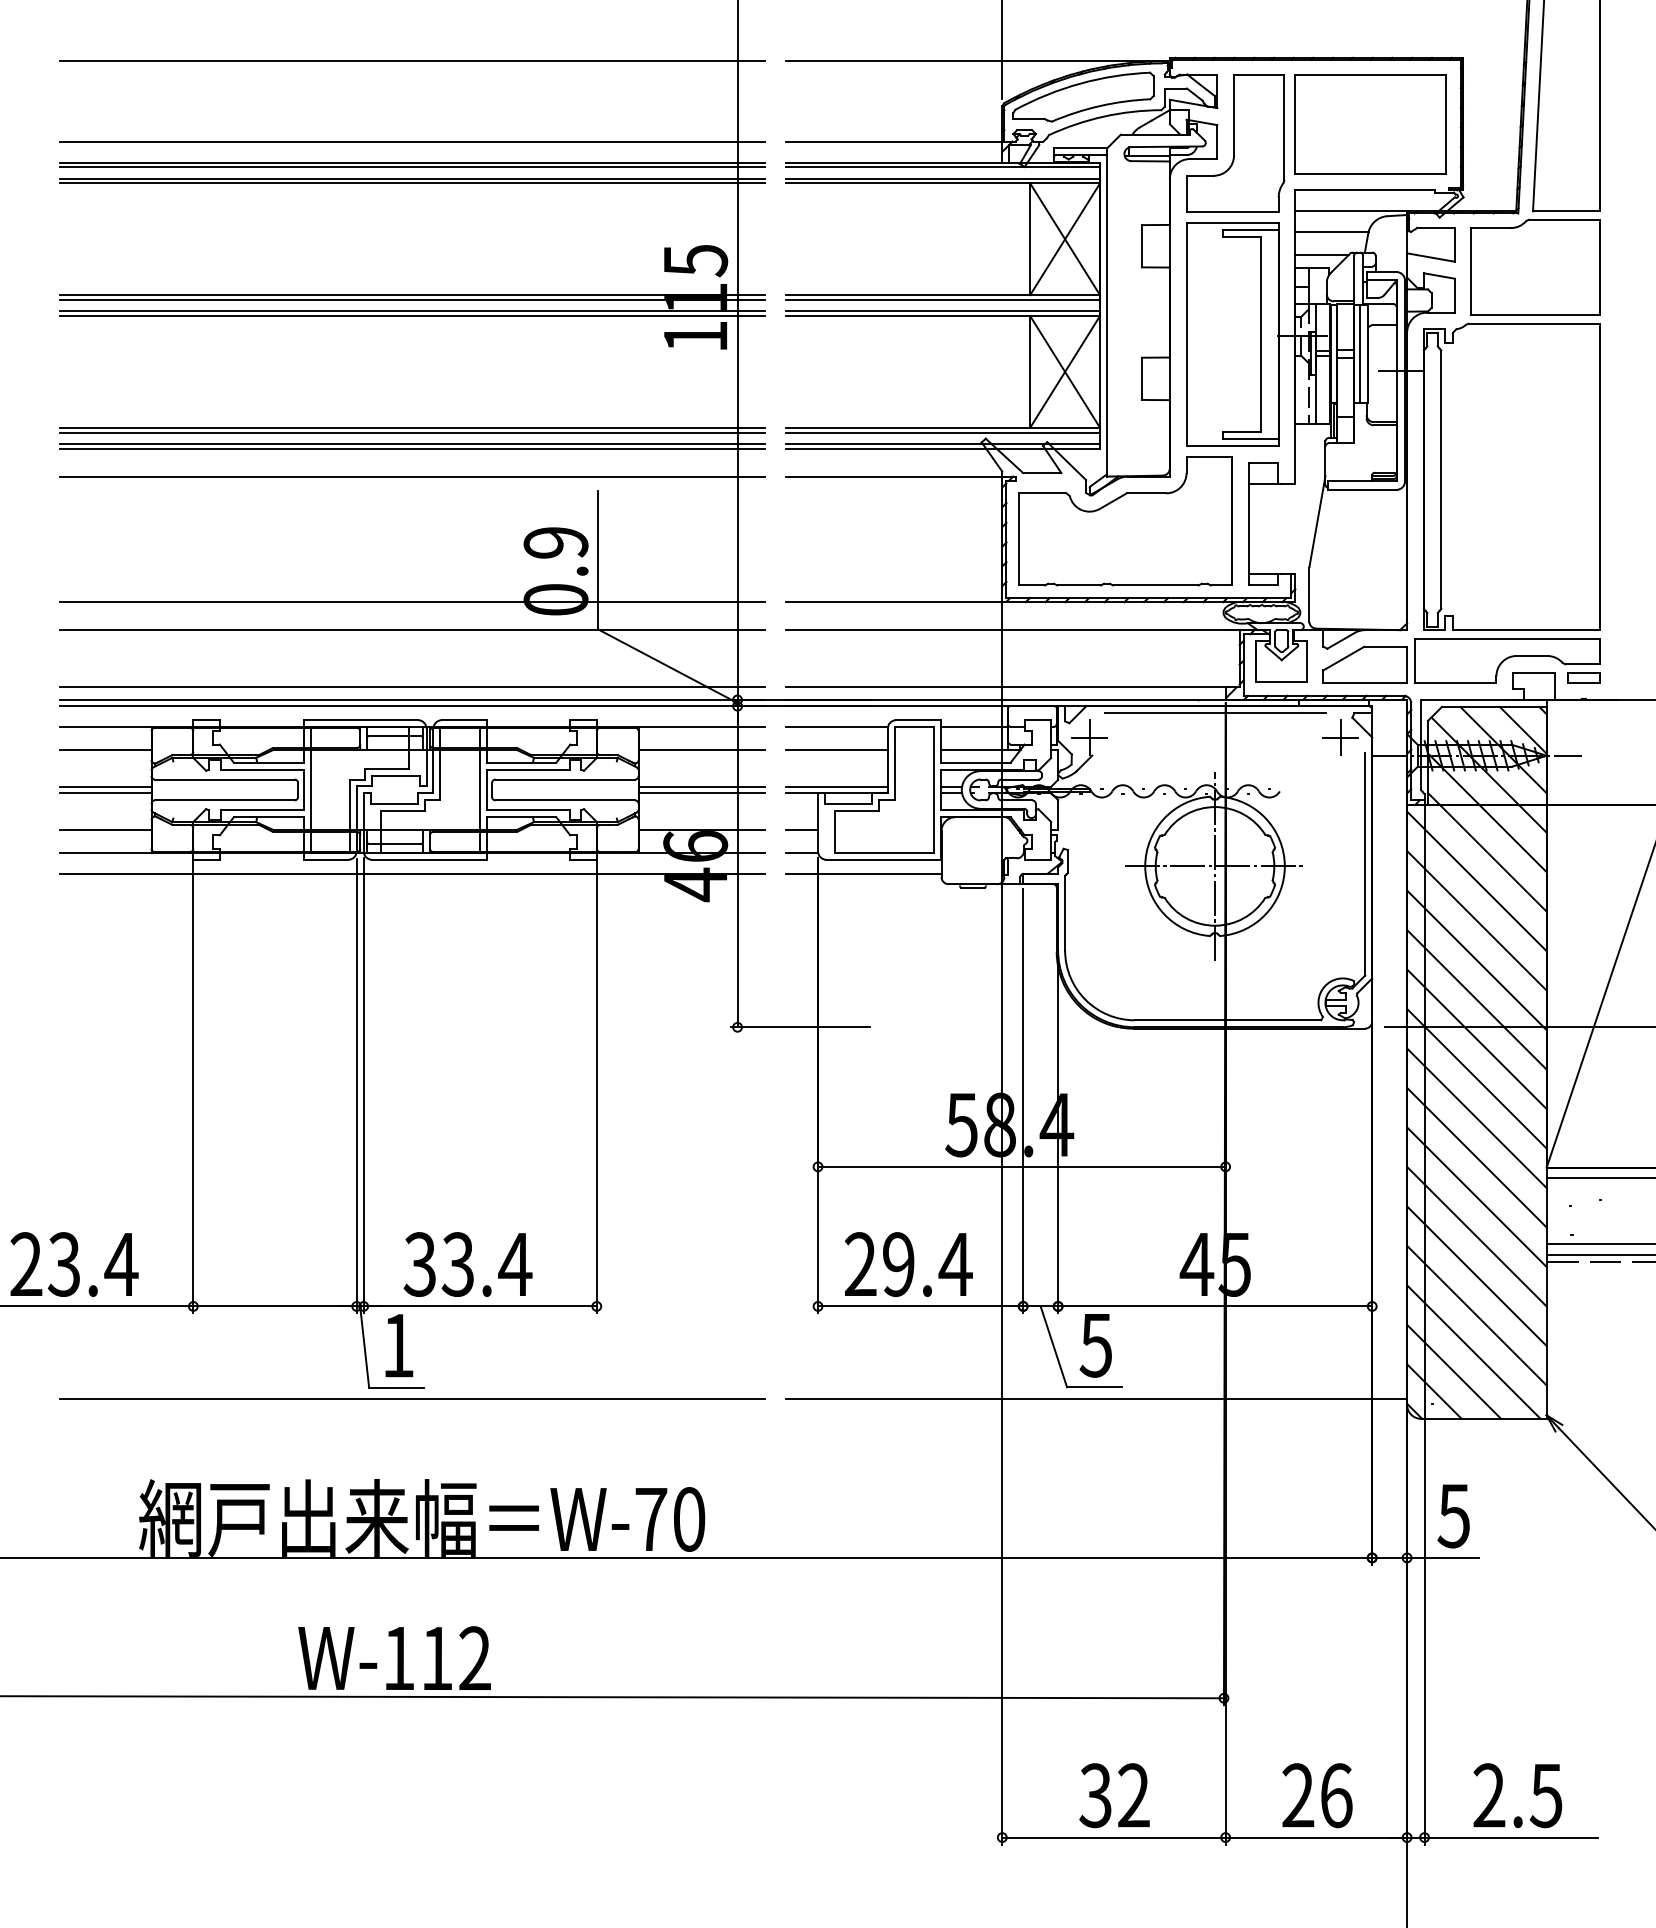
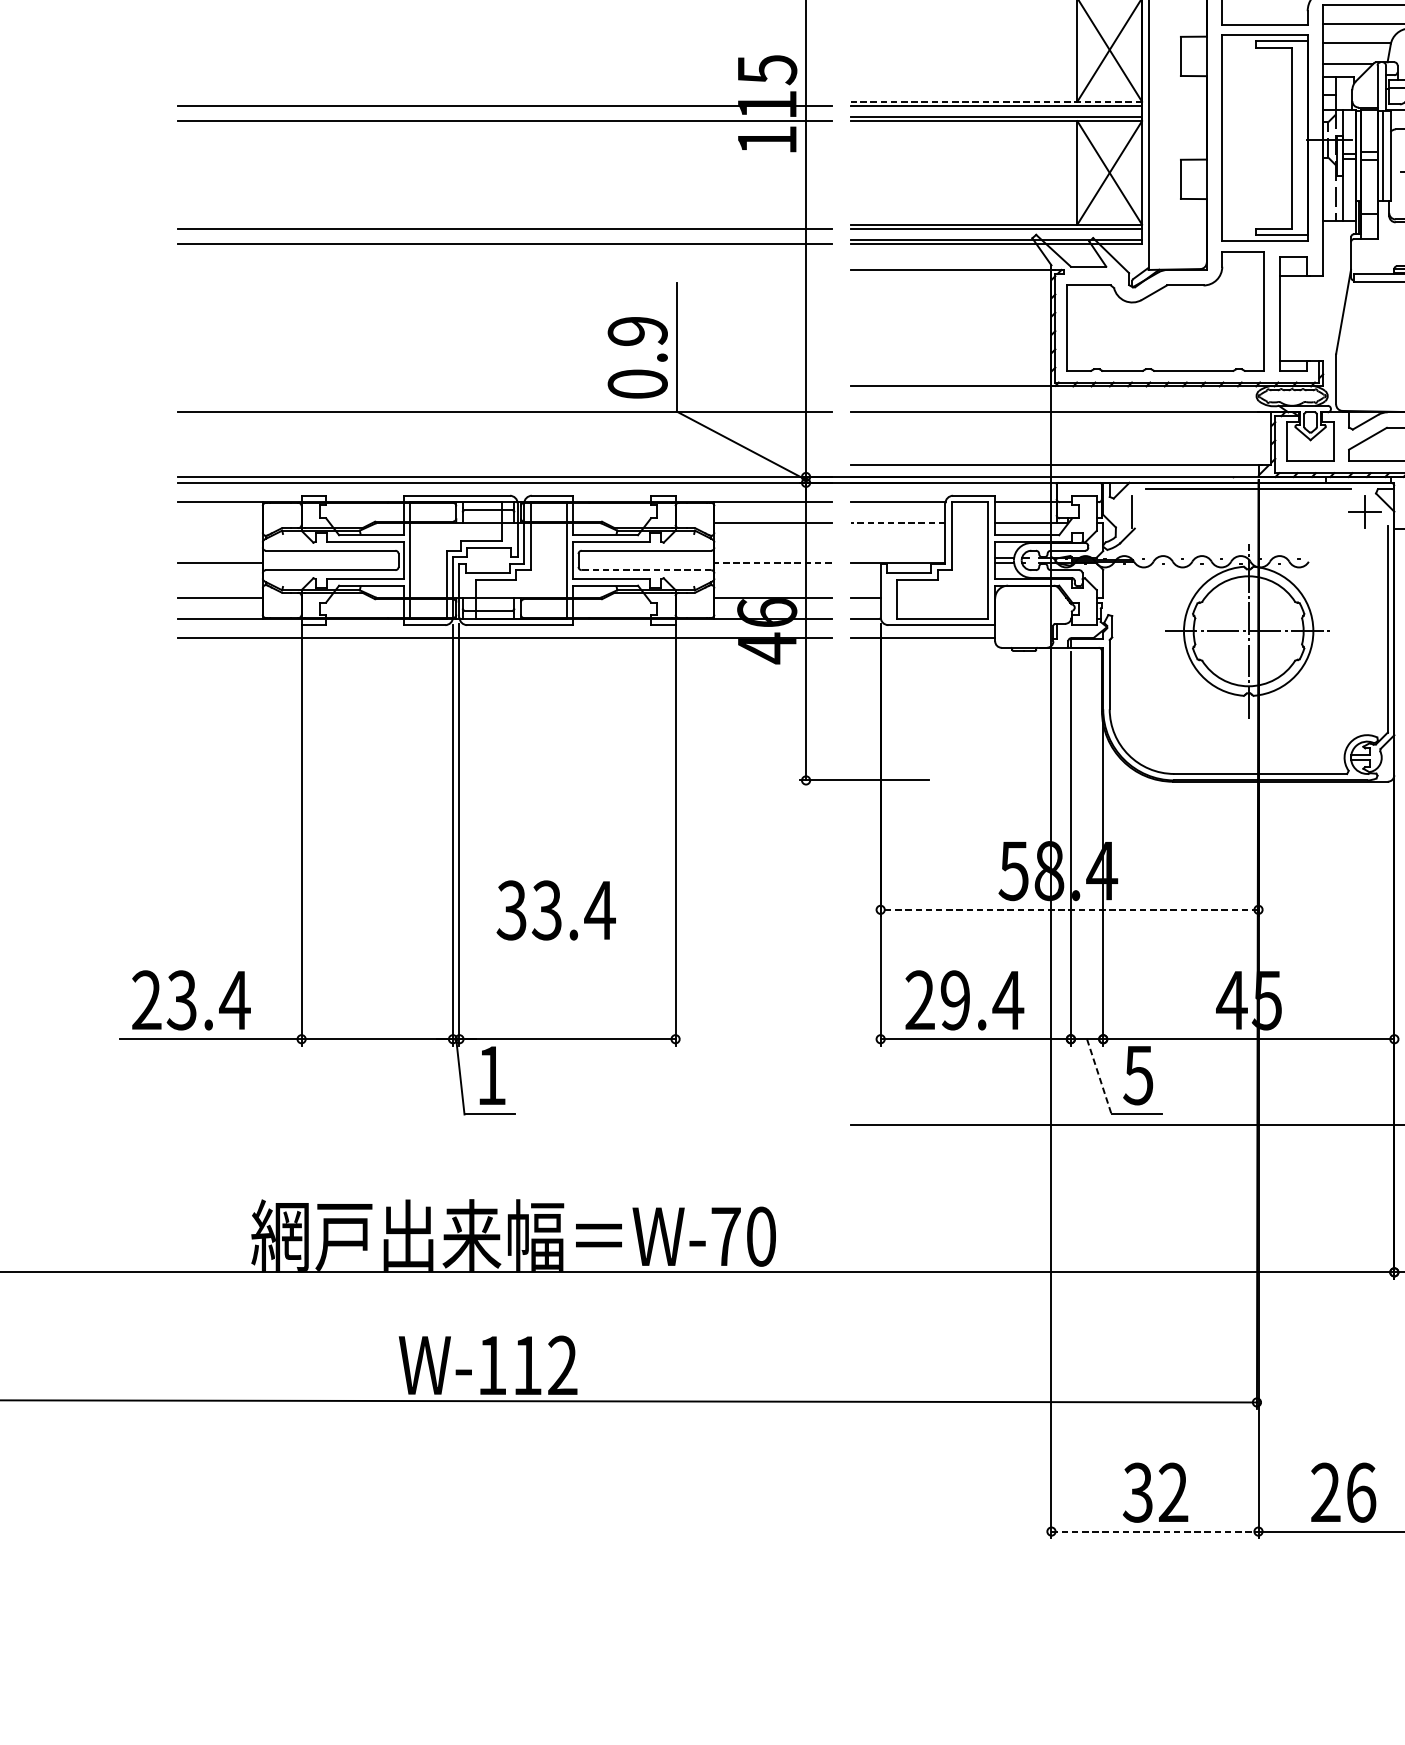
line: (412, 295) -> (504, 102), removed
line: (942, 295) -> (996, 102), solid -> dashed
line: (412, 311) -> (504, 116), removed
line: (412, 427) -> (504, 224), removed
line: (412, 443) -> (504, 239), removed
line: (412, 476) -> (504, 269), removed
line: (412, 602) -> (504, 386), removed
line: (412, 687) -> (504, 465), removed
line: (1089, 737) -> (1132, 511), removed
line: (105, 749) -> (220, 522), removed
line: (836, 749) -> (897, 522), solid -> dashed
line: (105, 786) -> (220, 557), removed
line: (701, 786) -> (772, 557), removed
line: (836, 786) -> (897, 557), removed
line: (701, 793) -> (772, 563), solid -> dashed
line: (565, 800) -> (646, 570), solid -> dashed
line: (1021, 1166) -> (1069, 909), solid -> dashed
text: (467, 1264) -> (555, 910), moved
line: (1053, 1346) -> (1098, 1076), solid -> dashed
line: (412, 1398) -> (504, 1124), removed
line: (1113, 1837) -> (1154, 1531), solid -> dashed

